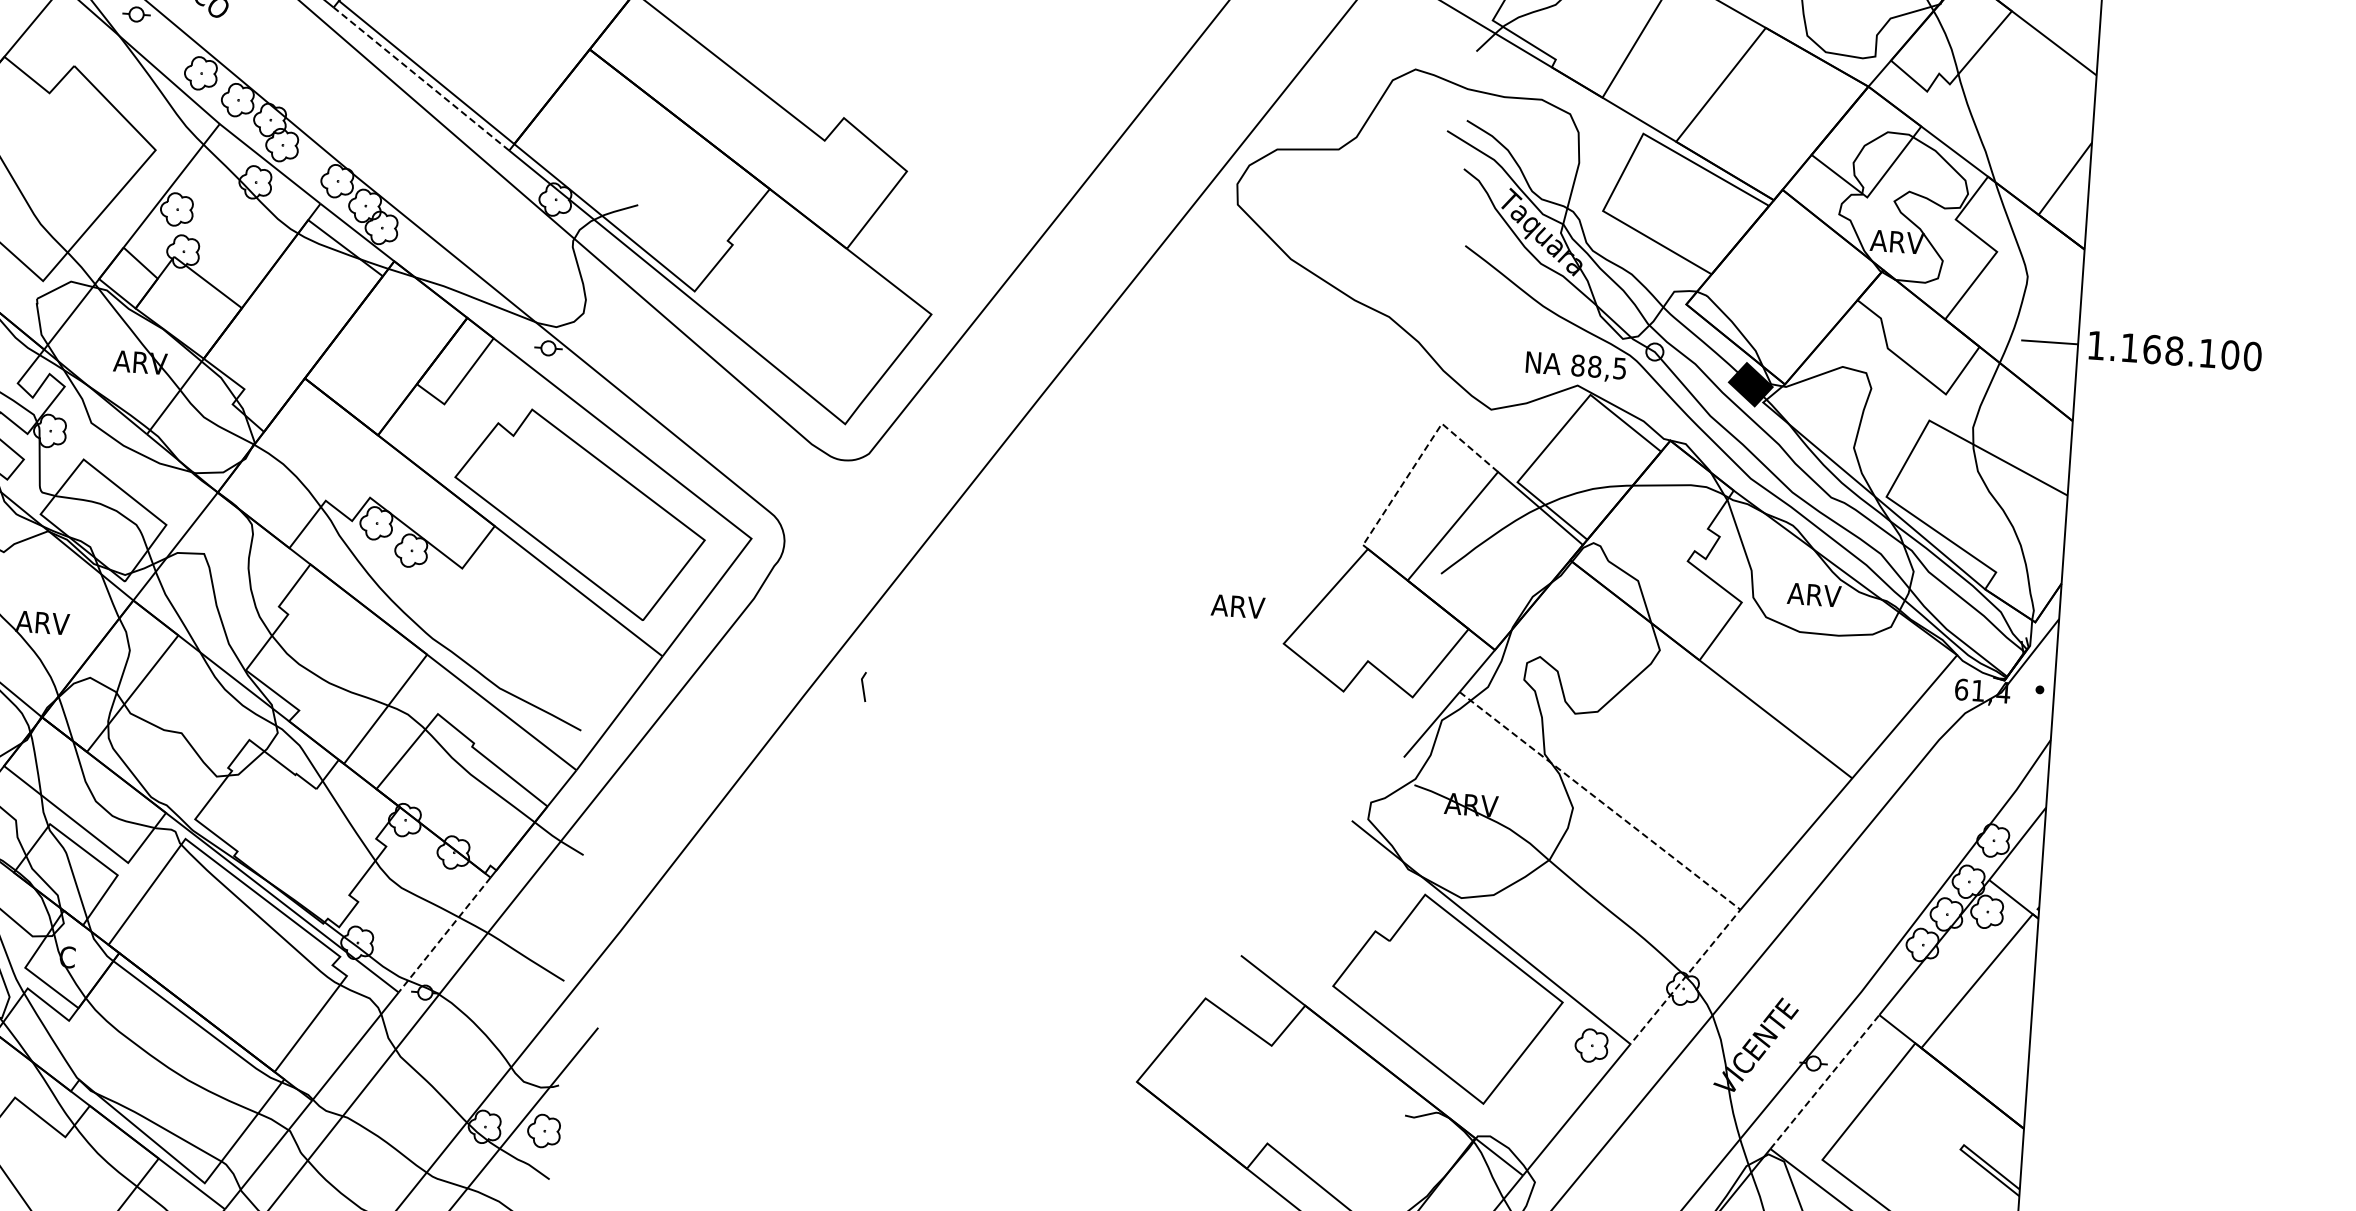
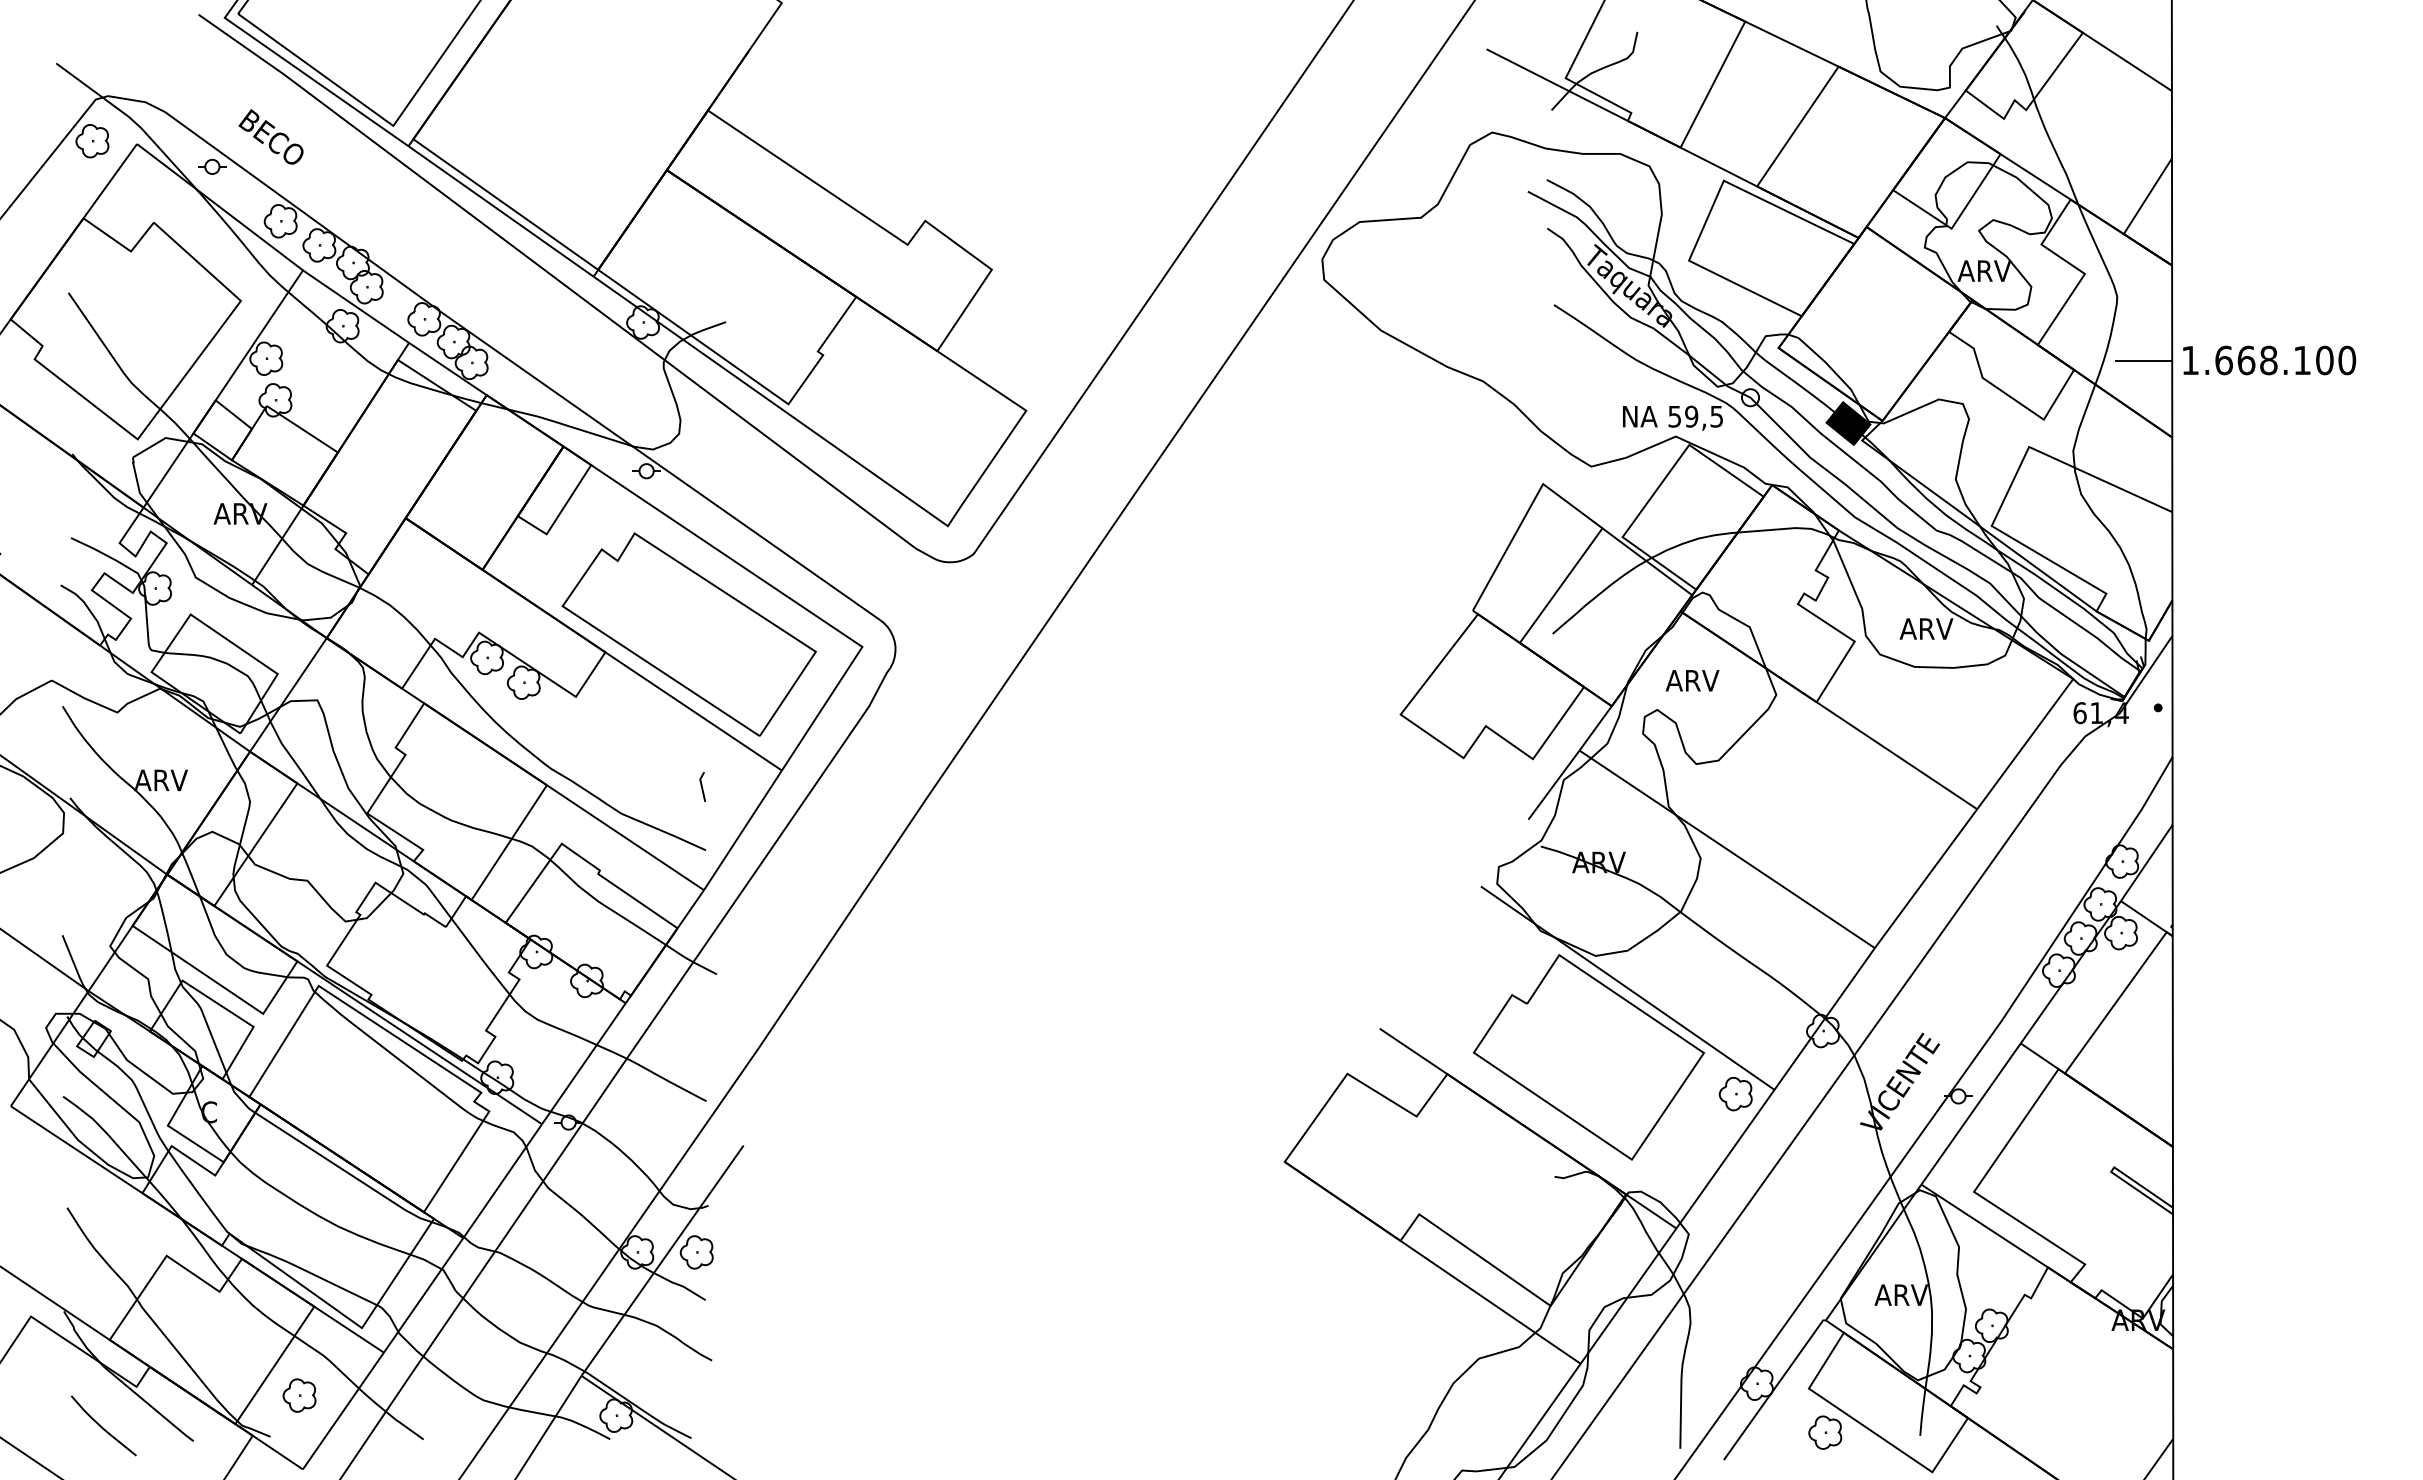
line: (420, 79) -> (500, 211), dashed -> solid
text: (2130, 347) -> (2224, 360), 1.168.100 -> 1.668.100
text: (1586, 366) -> (1683, 416), 88,5 -> 59,5
line: (1423, 452) -> (1526, 514), dashed -> solid
text: (1238, 606) -> (1692, 680), moved
line: (863, 686) -> (702, 786), moved
line: (1669, 855) -> (1800, 898), dashed -> solid
line: (444, 934) -> (583, 1063), dashed -> solid
line: (1825, 1081) -> (1971, 1113), dashed -> solid

